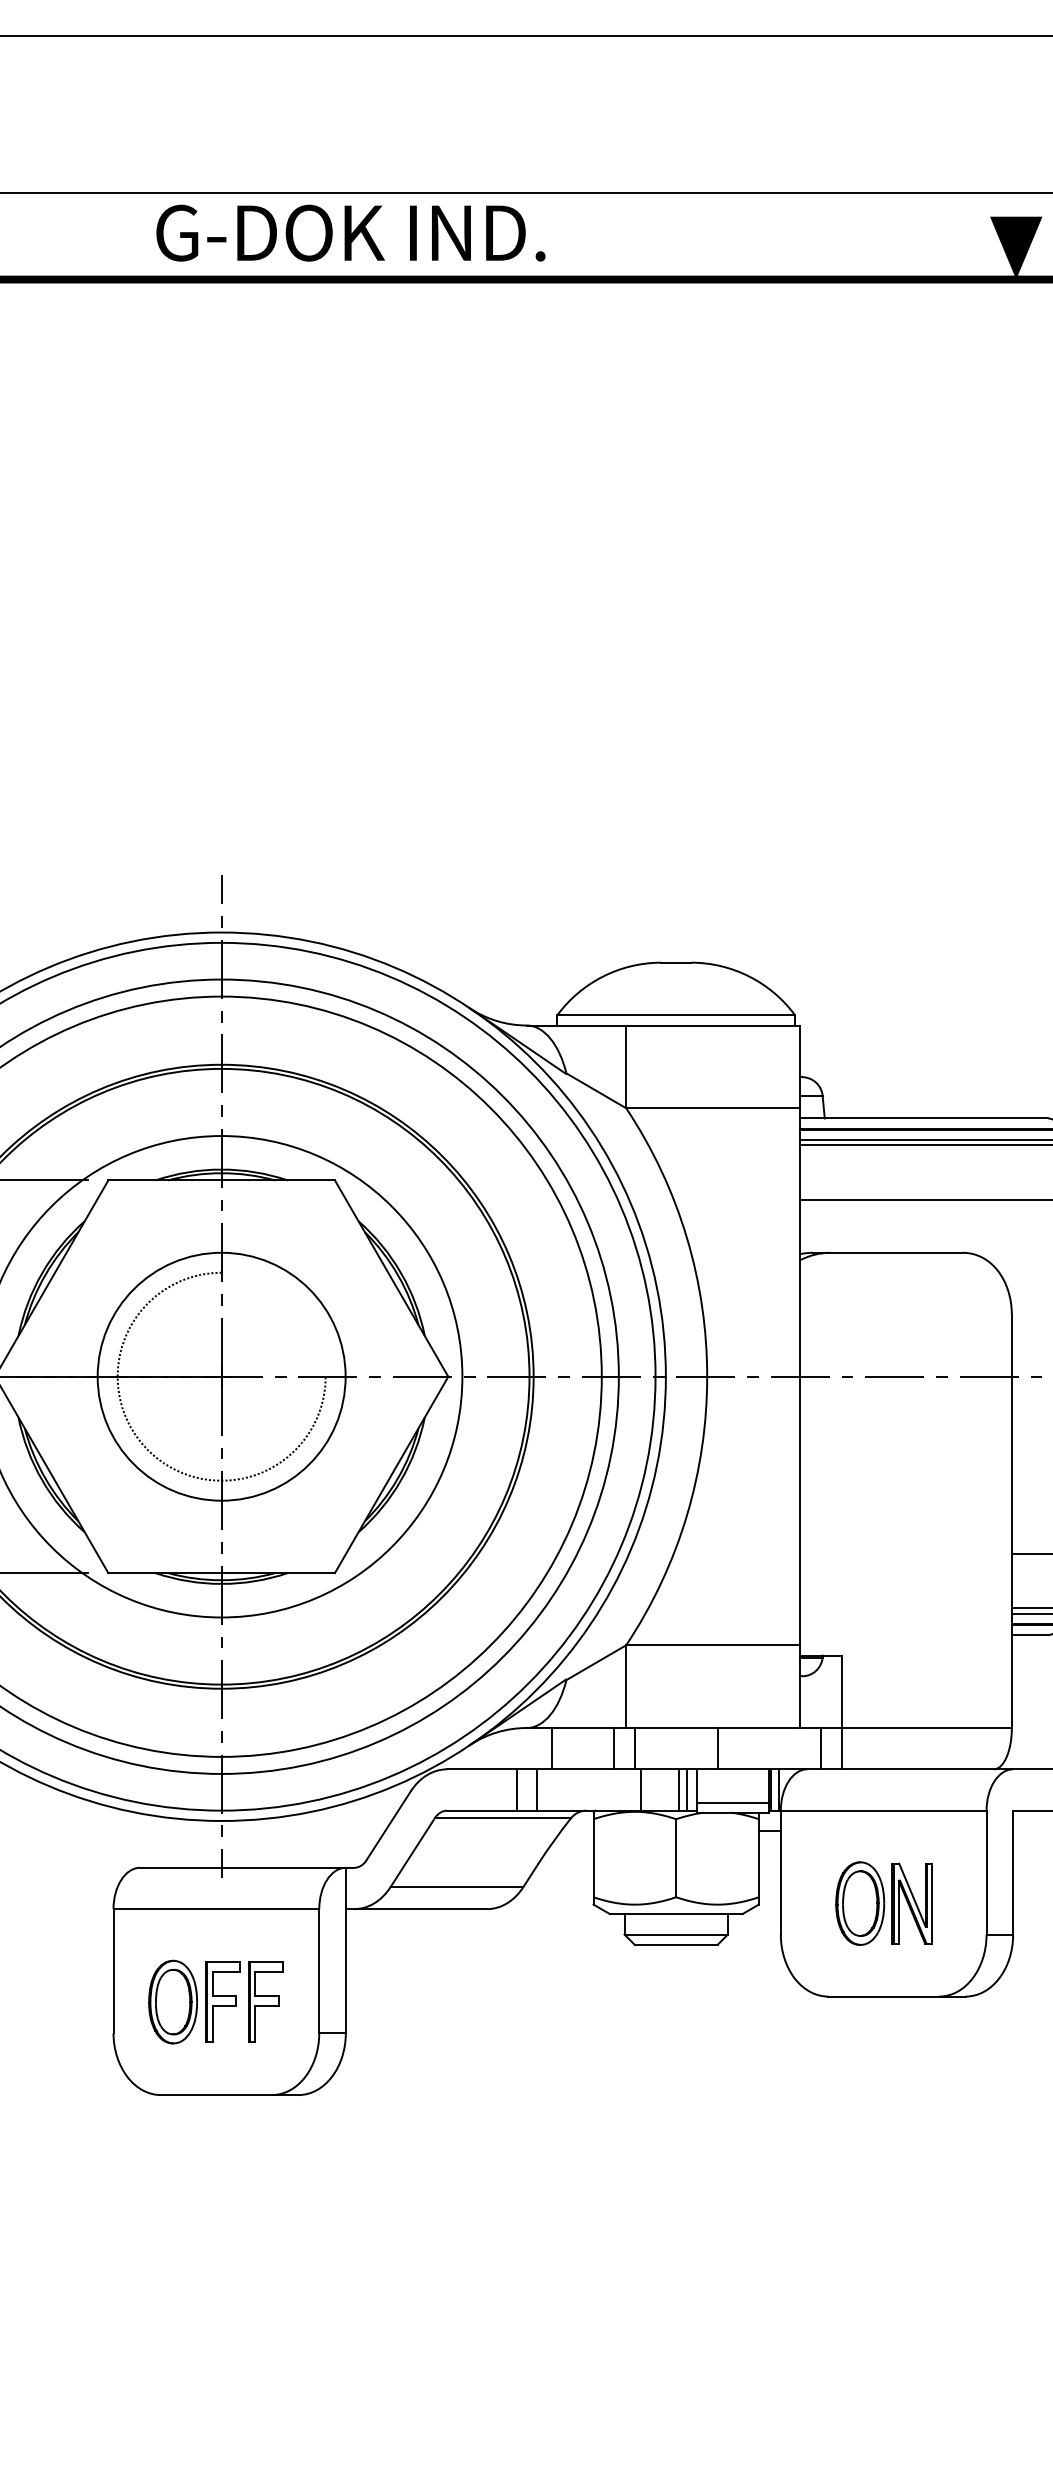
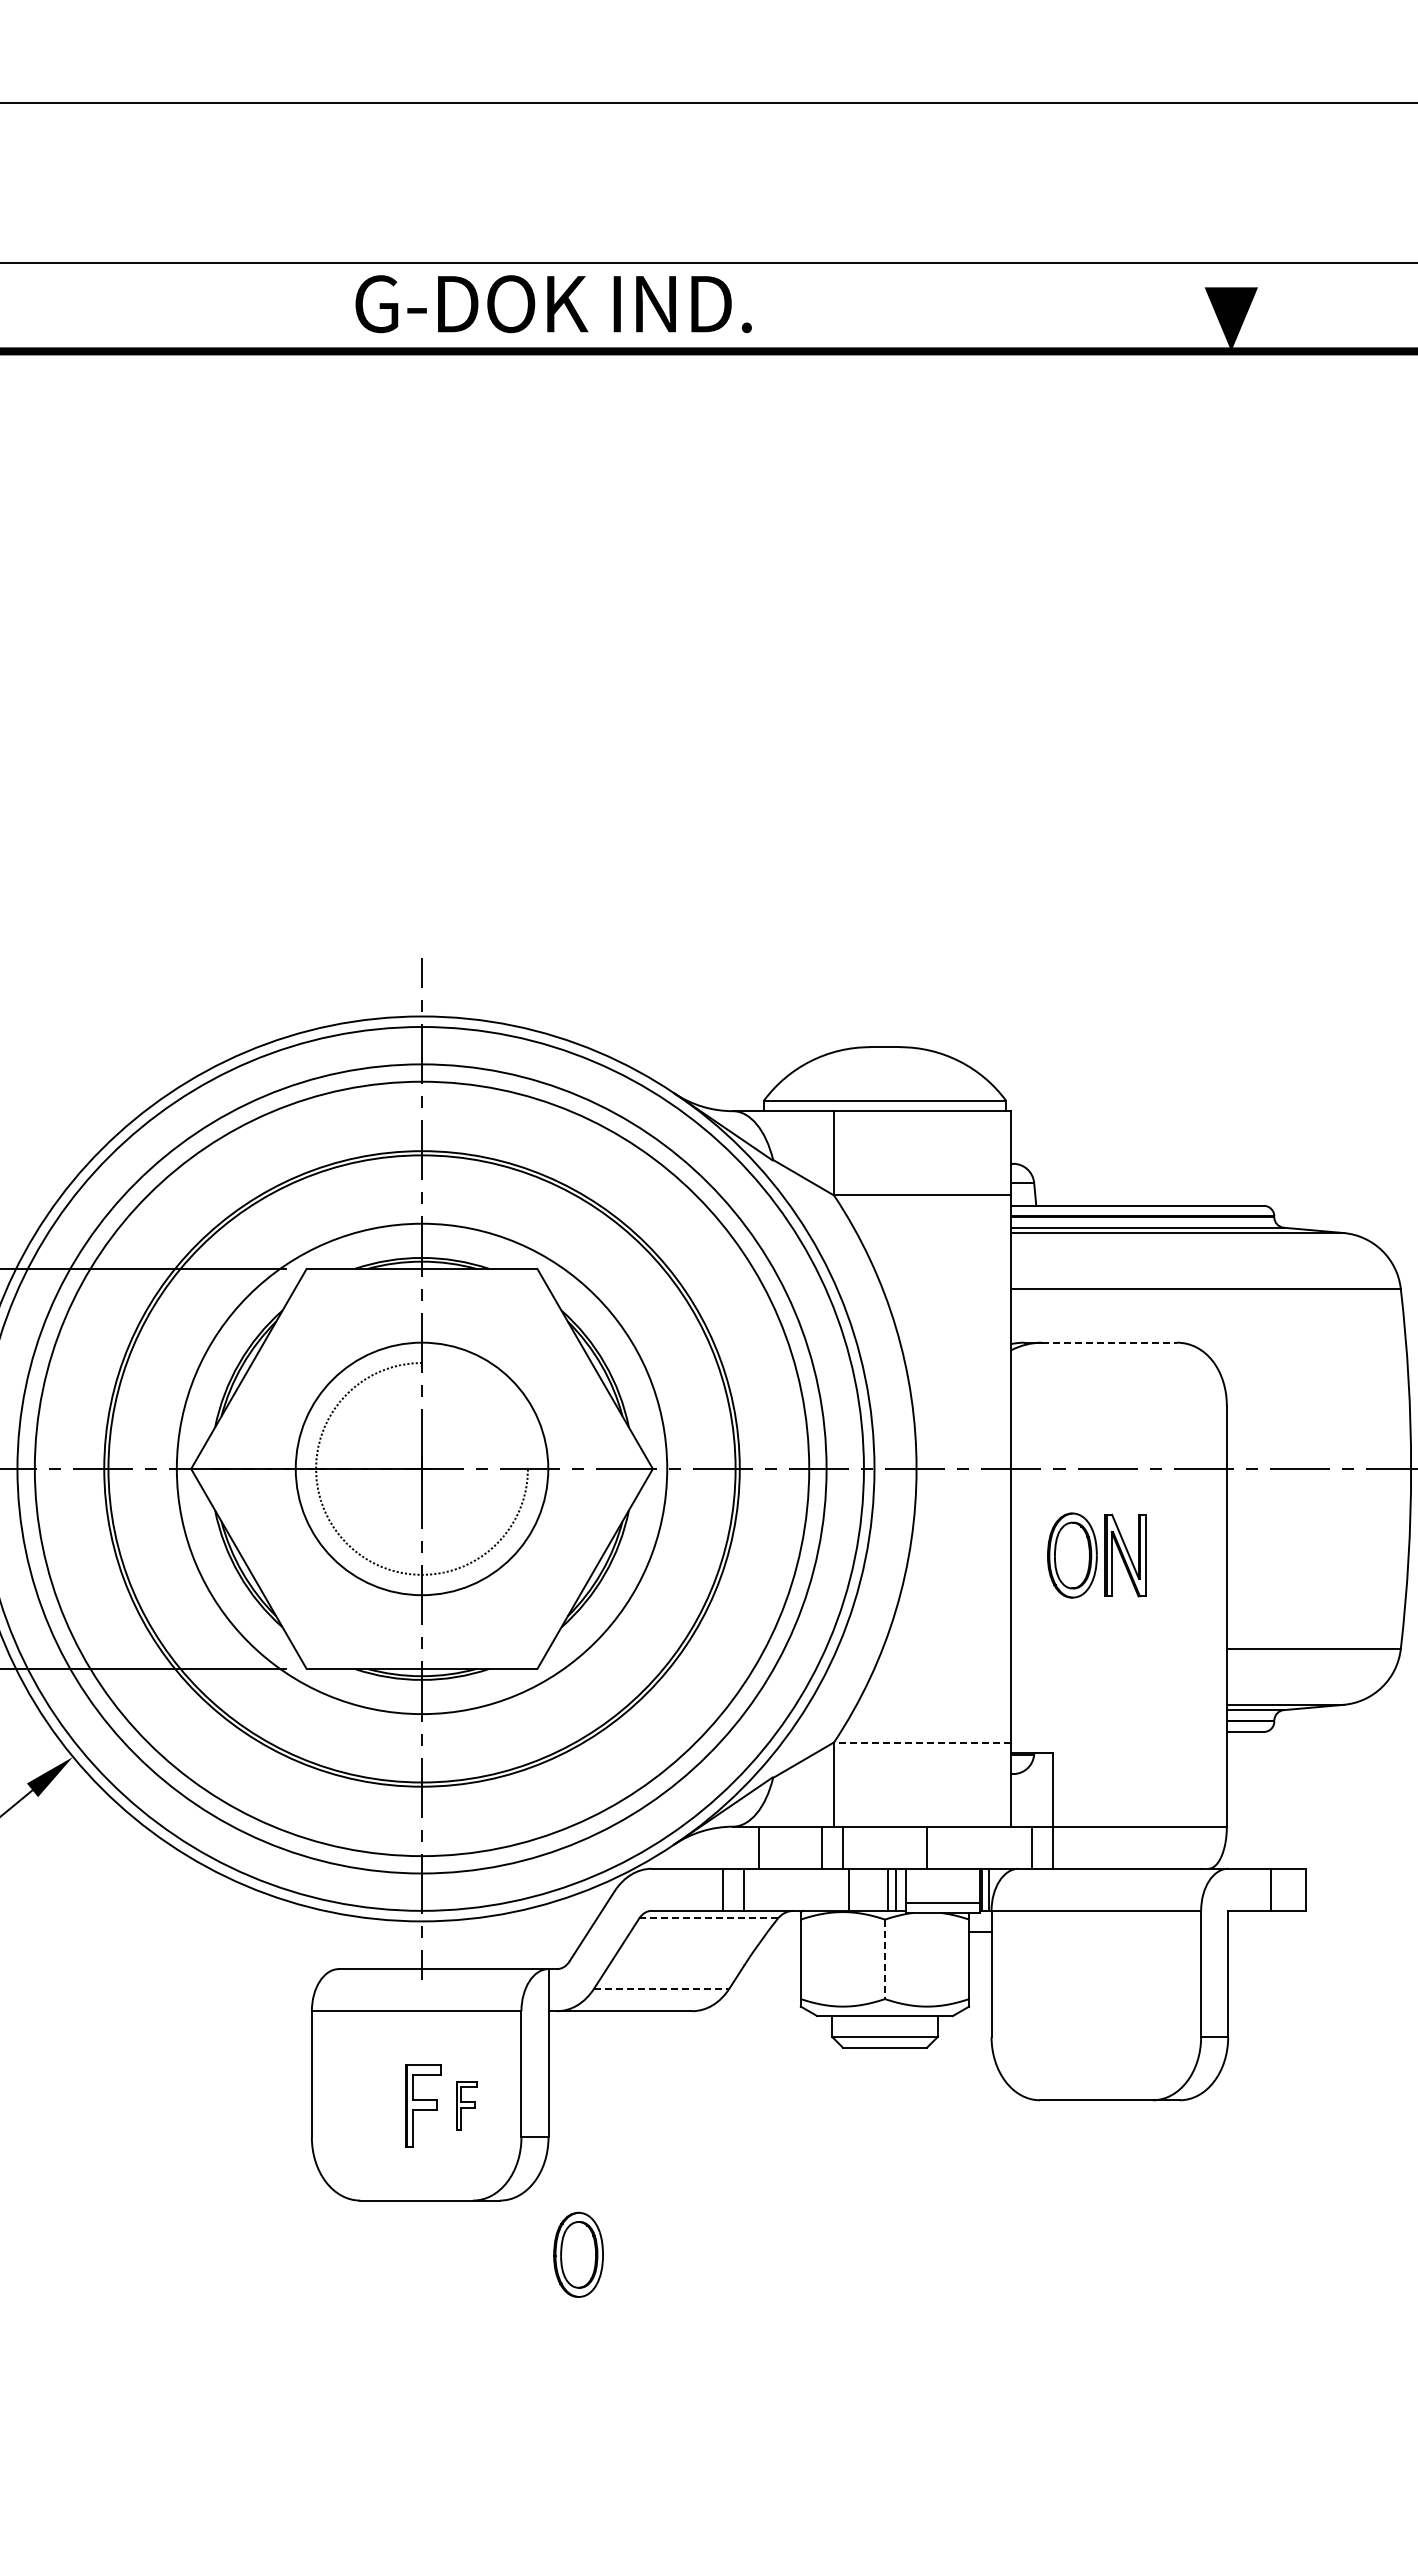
line: (896, 1252) -> (1109, 1342), solid -> dashed
line: (713, 1645) -> (922, 1742), solid -> dashed
line: (503, 1818) -> (709, 1918), solid -> dashed
line: (676, 1858) -> (885, 1959), solid -> dashed
line: (456, 1886) -> (661, 1988), solid -> dashed
part: (883, 1903) -> (1096, 1555), moved
part: (173, 2001) -> (578, 2254), moved
part: (265, 2001) -> (466, 2105), size x0.6

